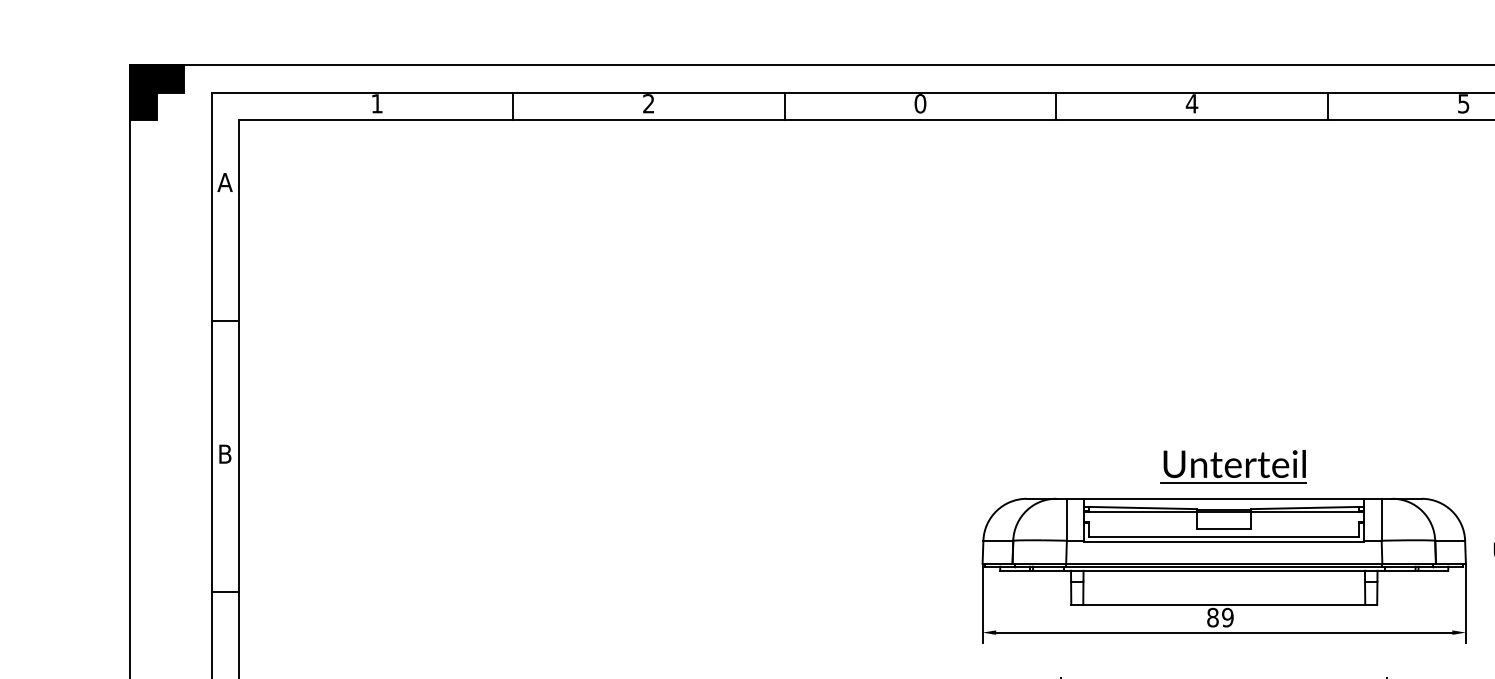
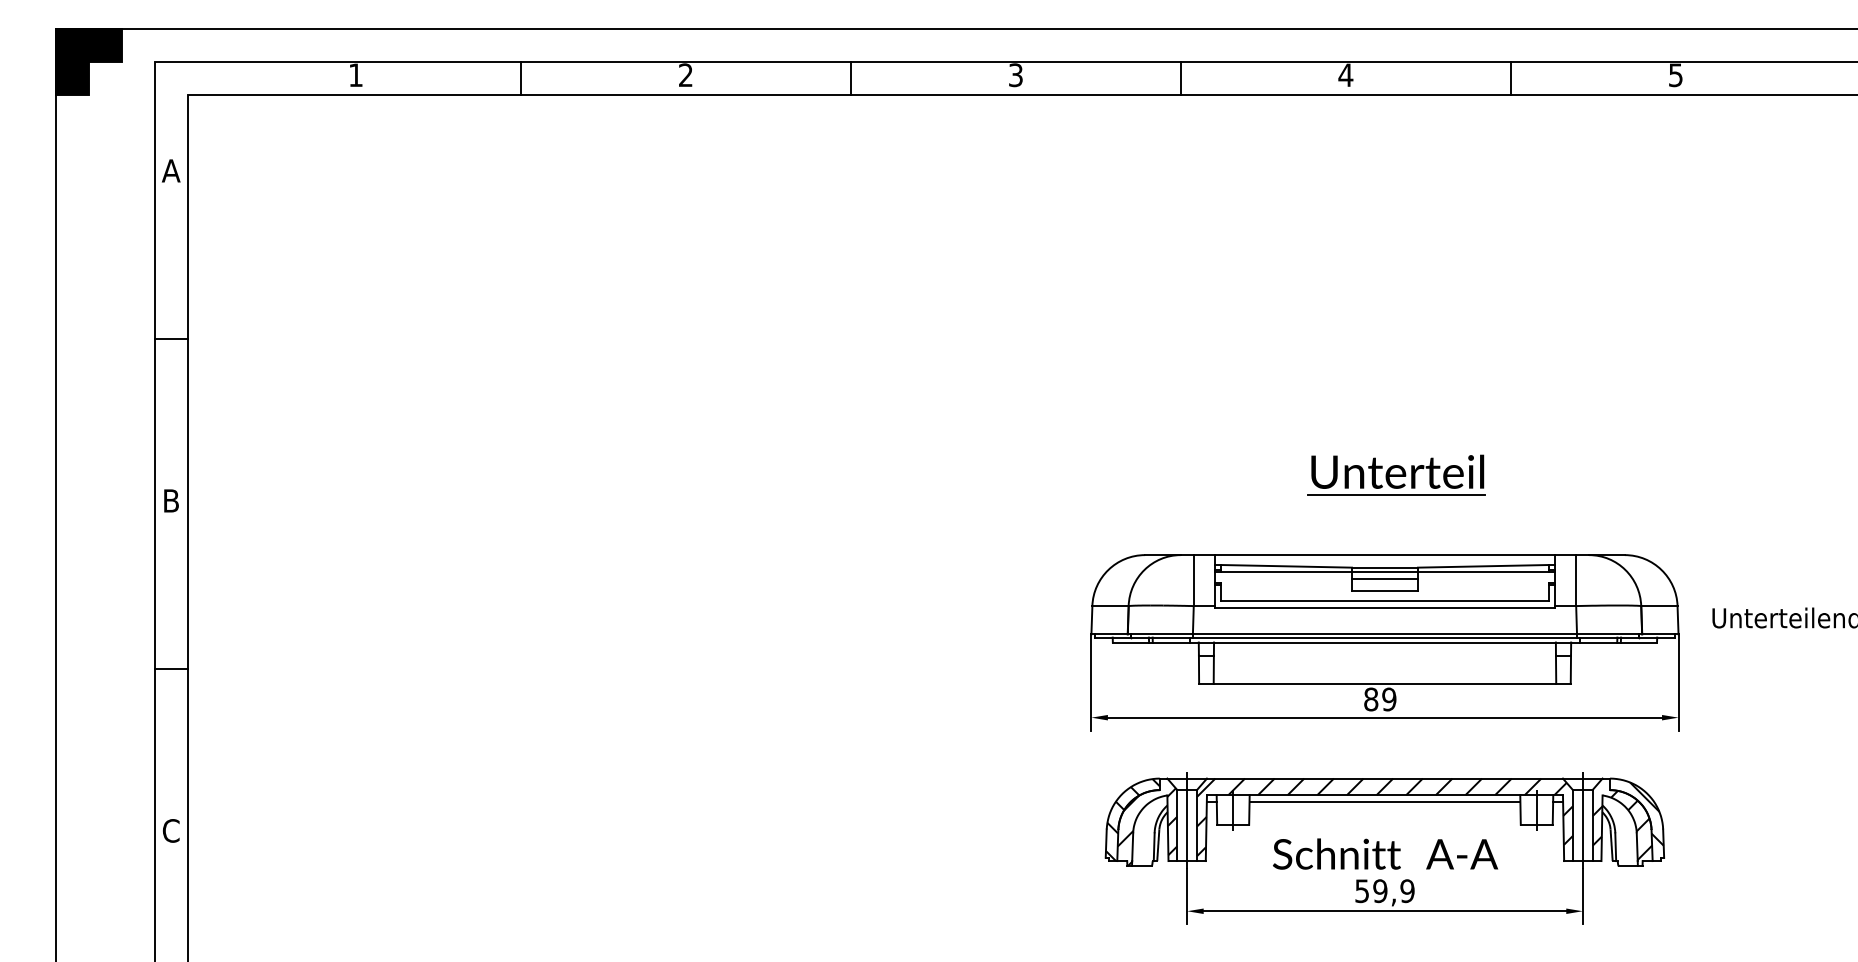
text: (920, 103) -> (1015, 75), 0 -> 3
part: (1233, 466) -> (1396, 474), moved
line: (1223, 518) -> (1384, 578), added

